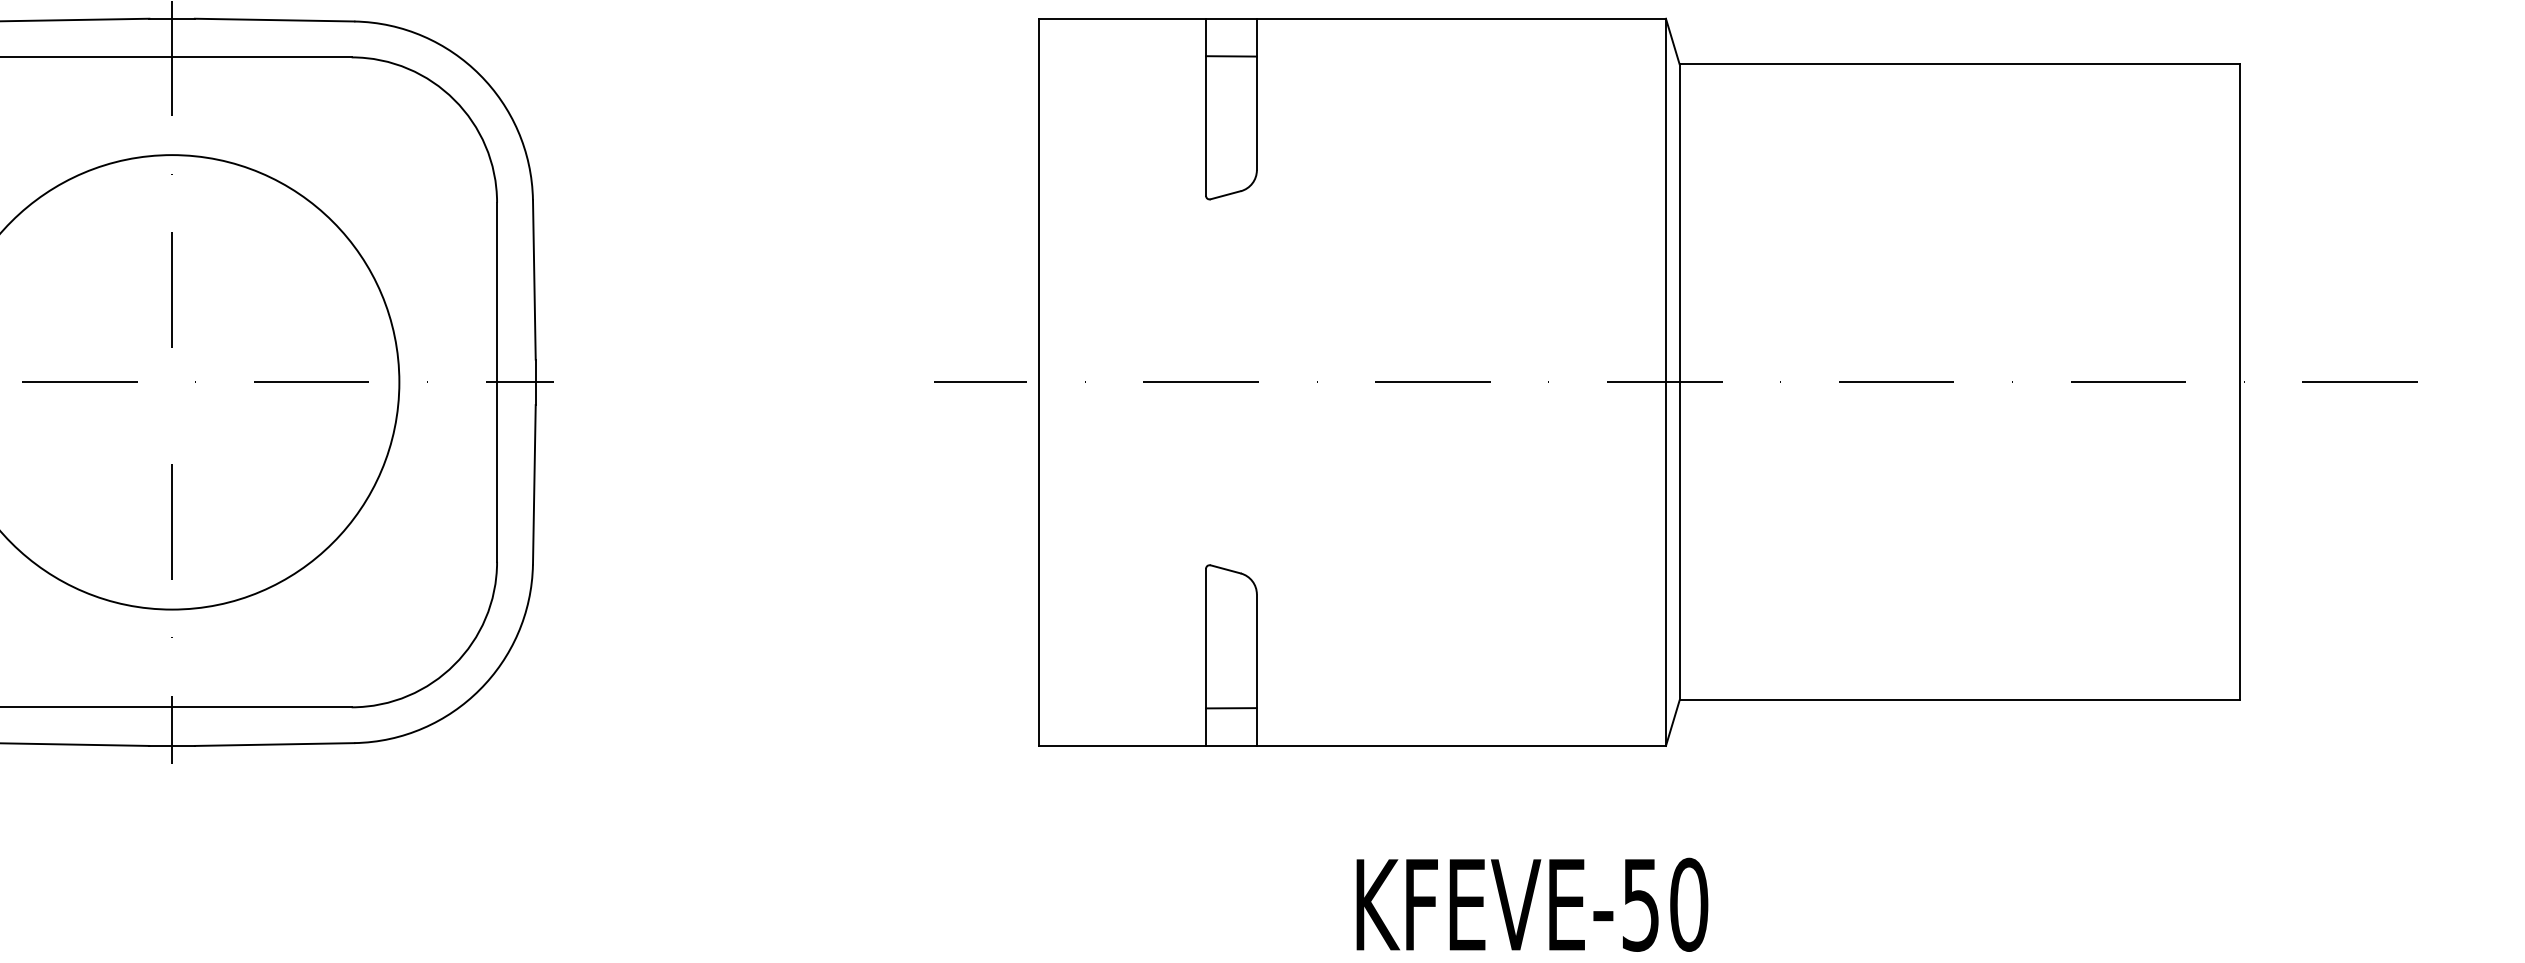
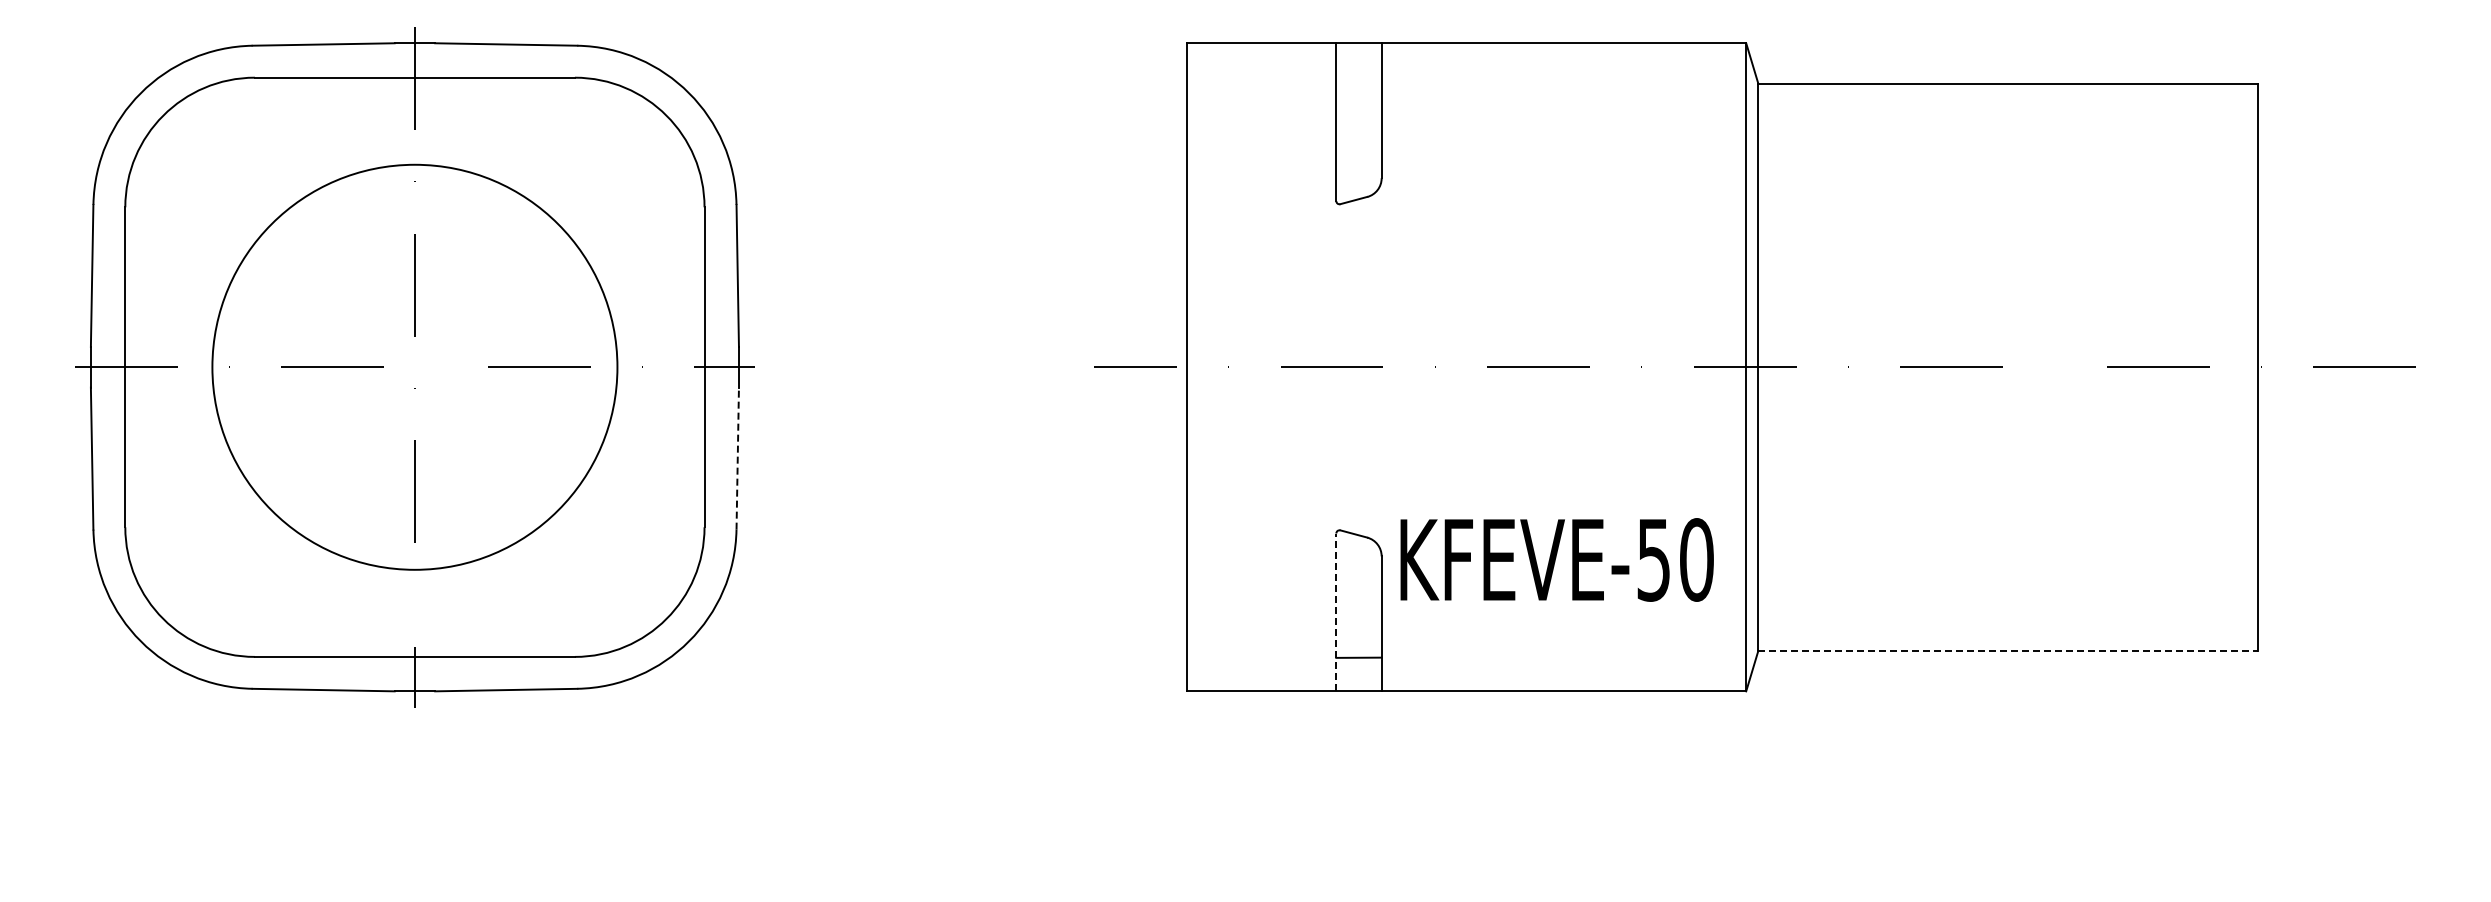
line: (1230, 56) -> (1358, 76), removed
line: (534, 484) -> (737, 458), solid -> dashed
line: (1206, 657) -> (1336, 612), solid -> dashed
line: (1959, 700) -> (2007, 650), solid -> dashed
text: (1531, 904) -> (1556, 559), moved

